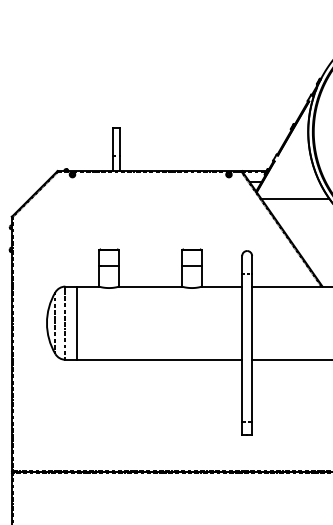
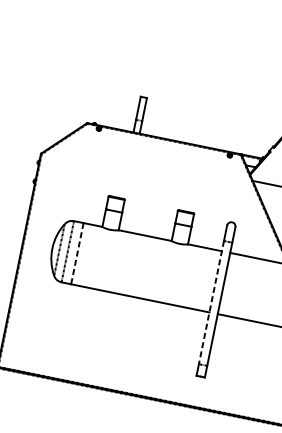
line: (76, 323) -> (77, 253), solid -> dashed
line: (242, 348) -> (211, 303), solid -> dashed

